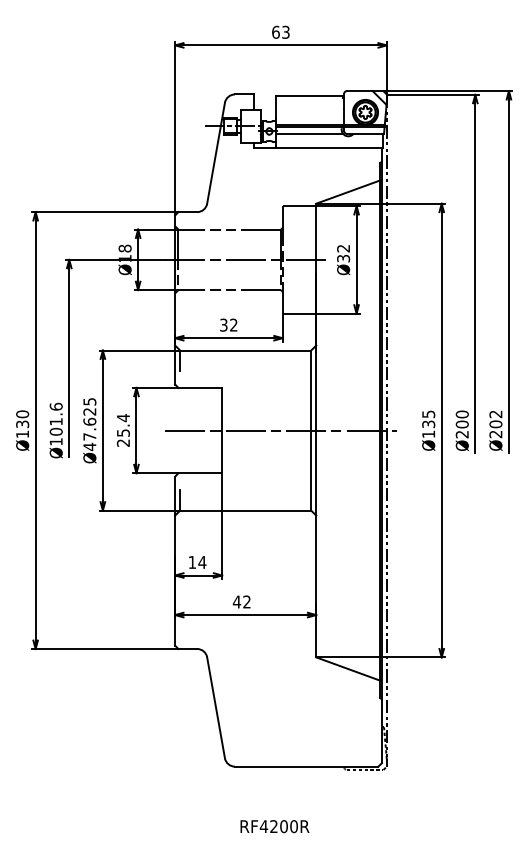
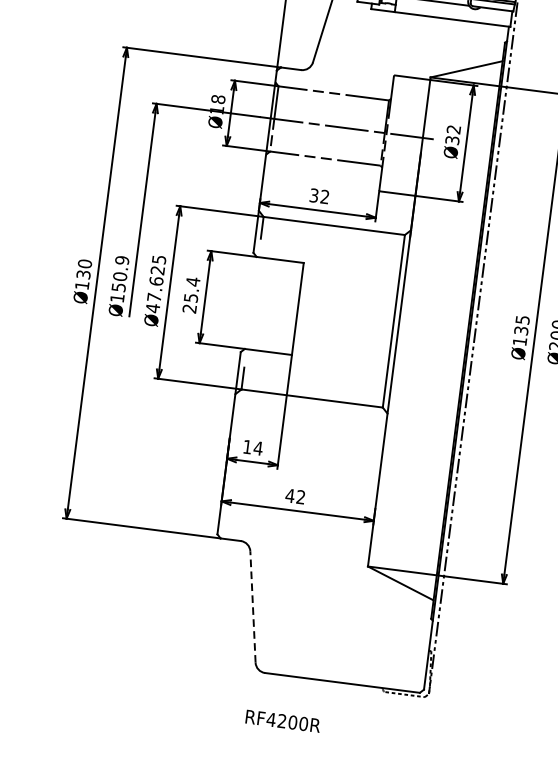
text: (55, 418) -> (119, 272), Ø101.6 -> Ø150.9
line: (280, 430) -> (360, 316), removed
line: (215, 707) -> (252, 606), solid -> dashed
text: (274, 826) -> (282, 721), moved

